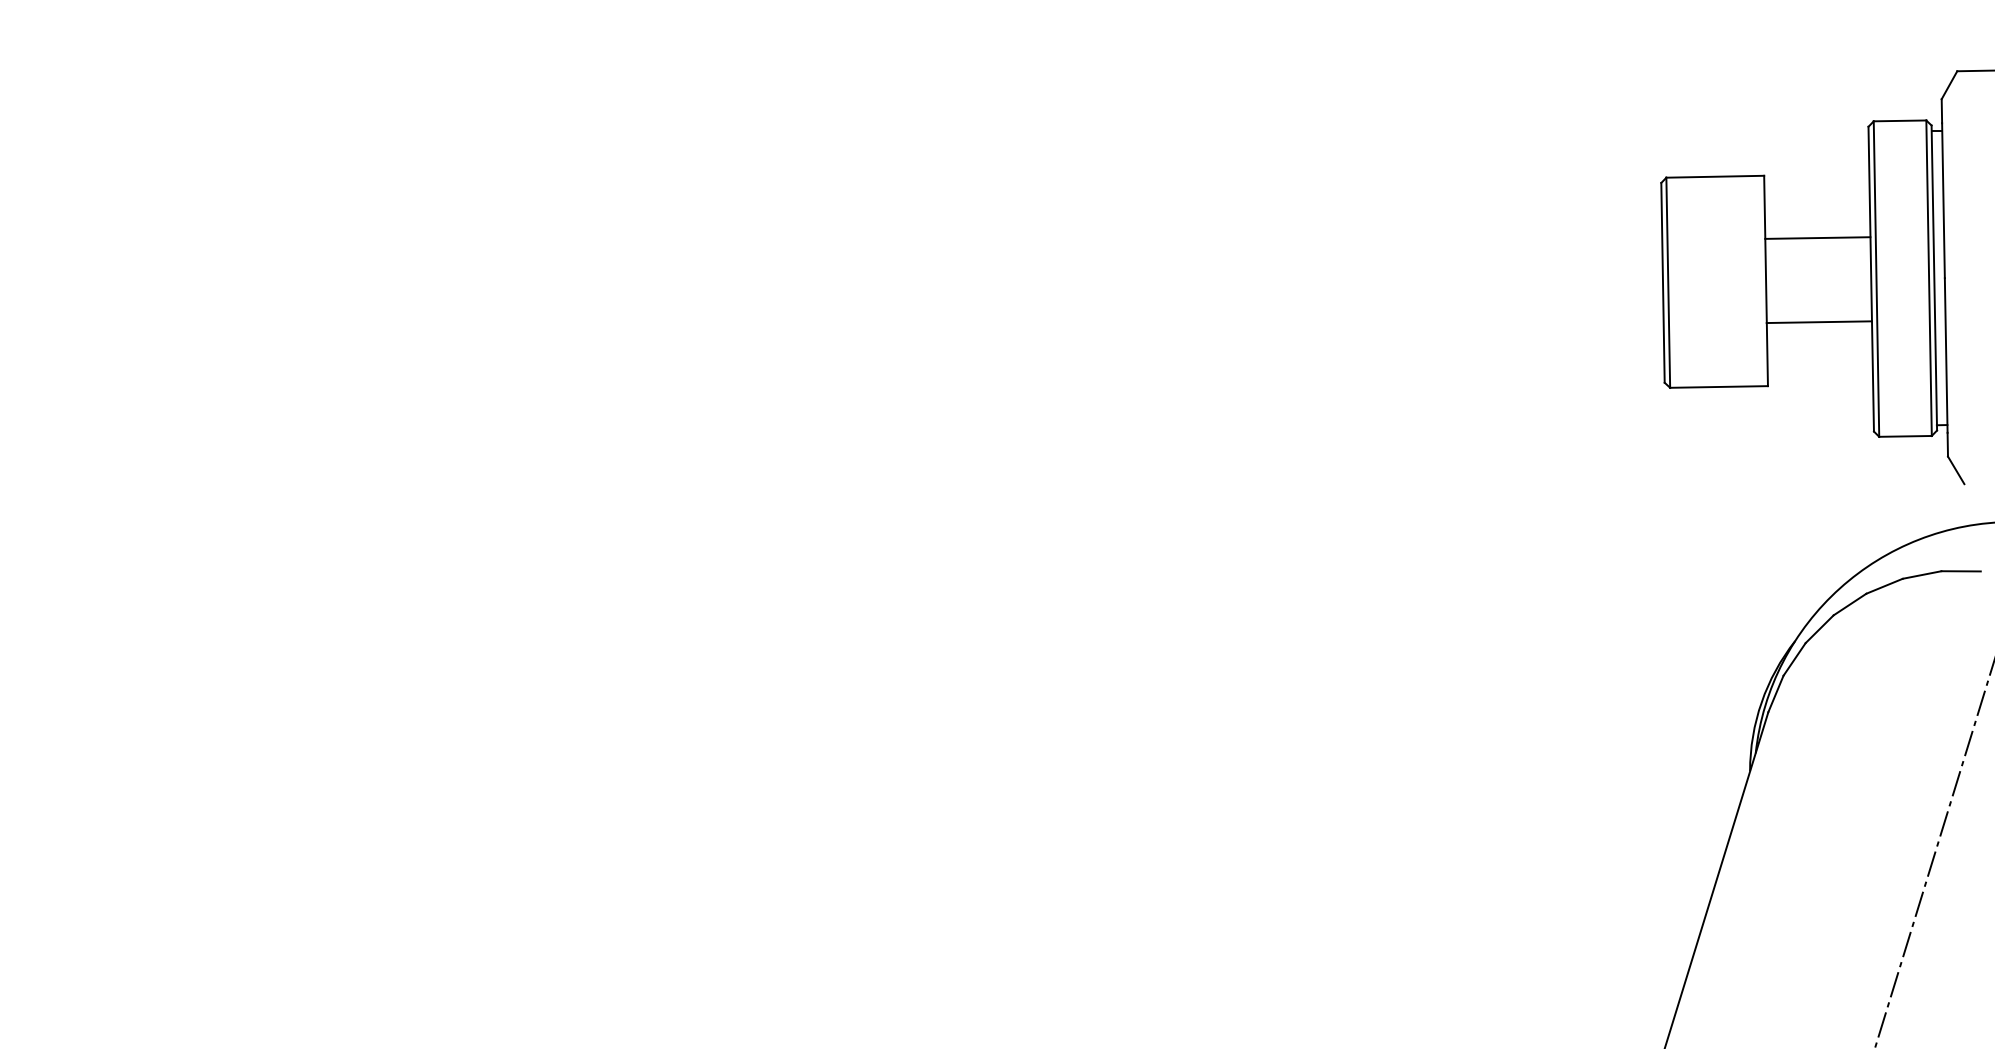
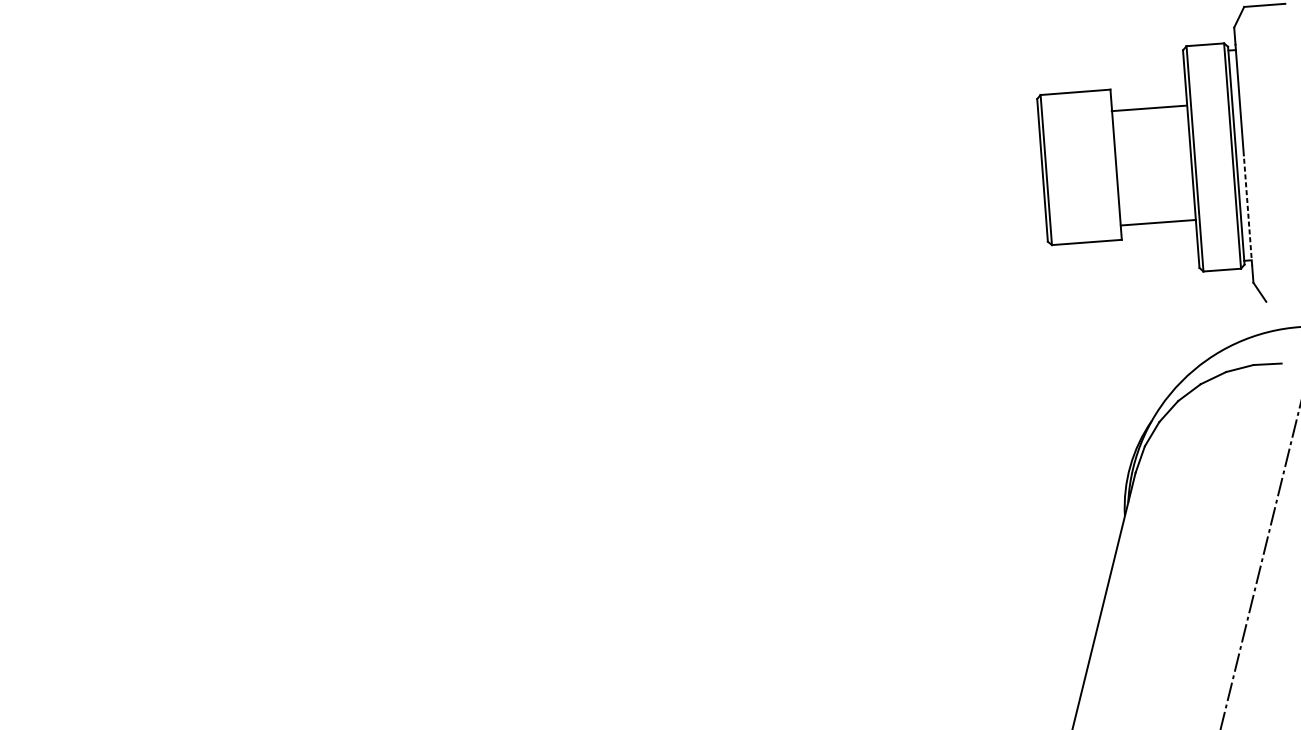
line: (1817, 237) -> (1149, 108), moved
line: (1818, 322) -> (1157, 222), moved
line: (1946, 355) -> (1248, 210), solid -> dashed

